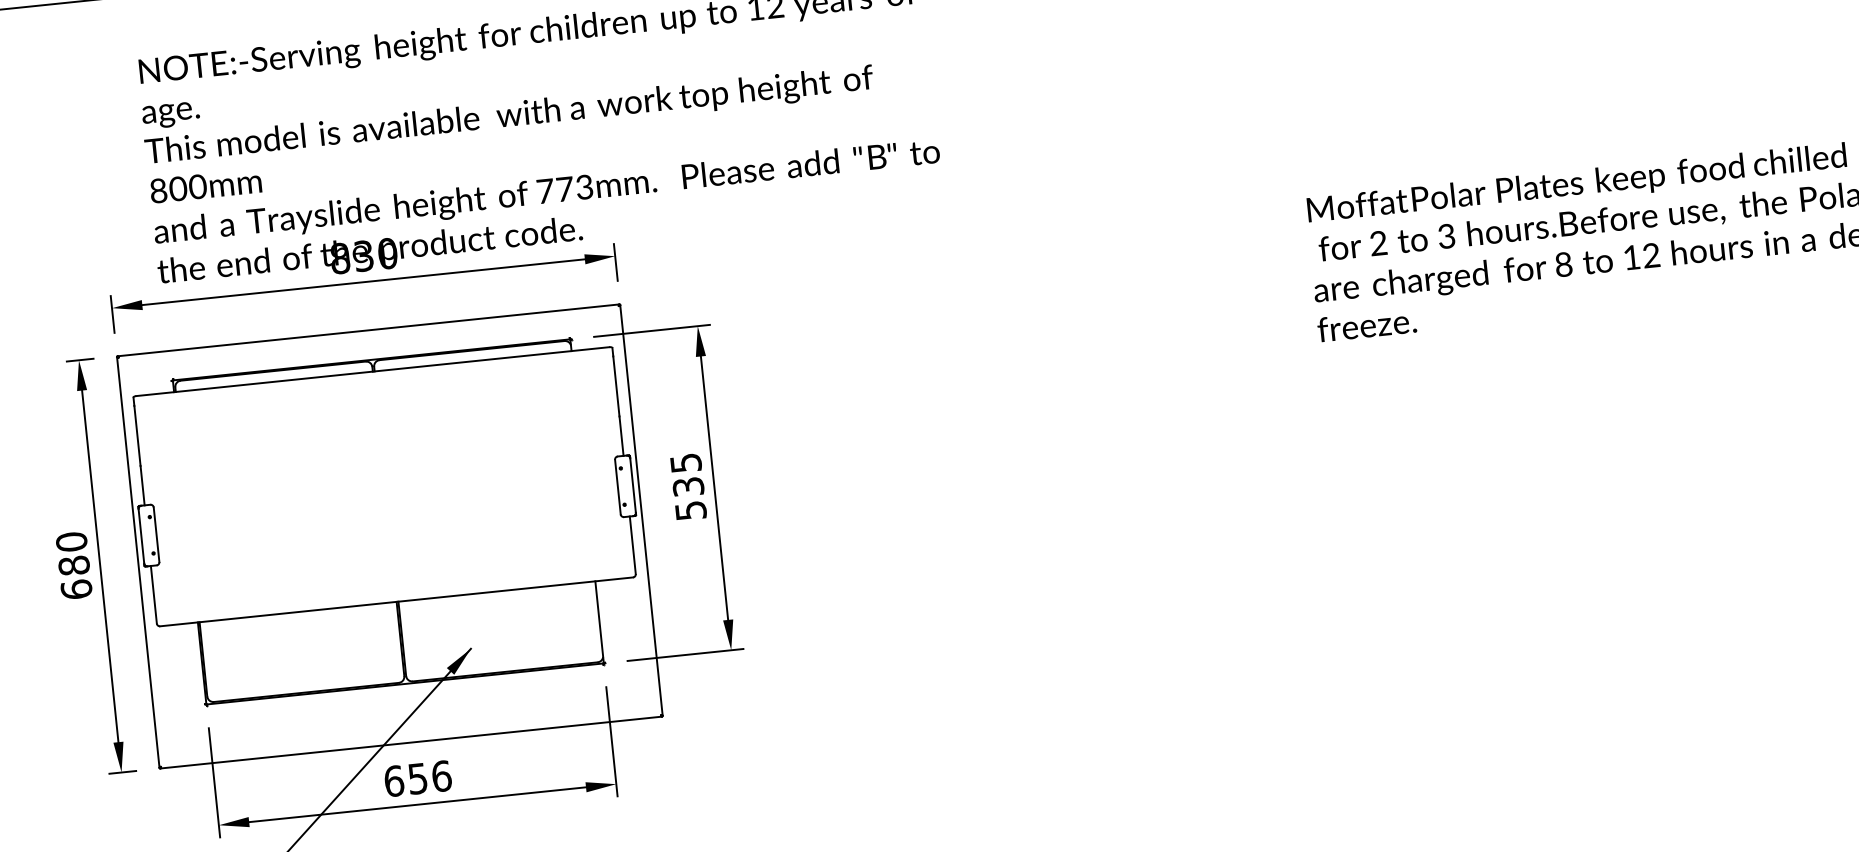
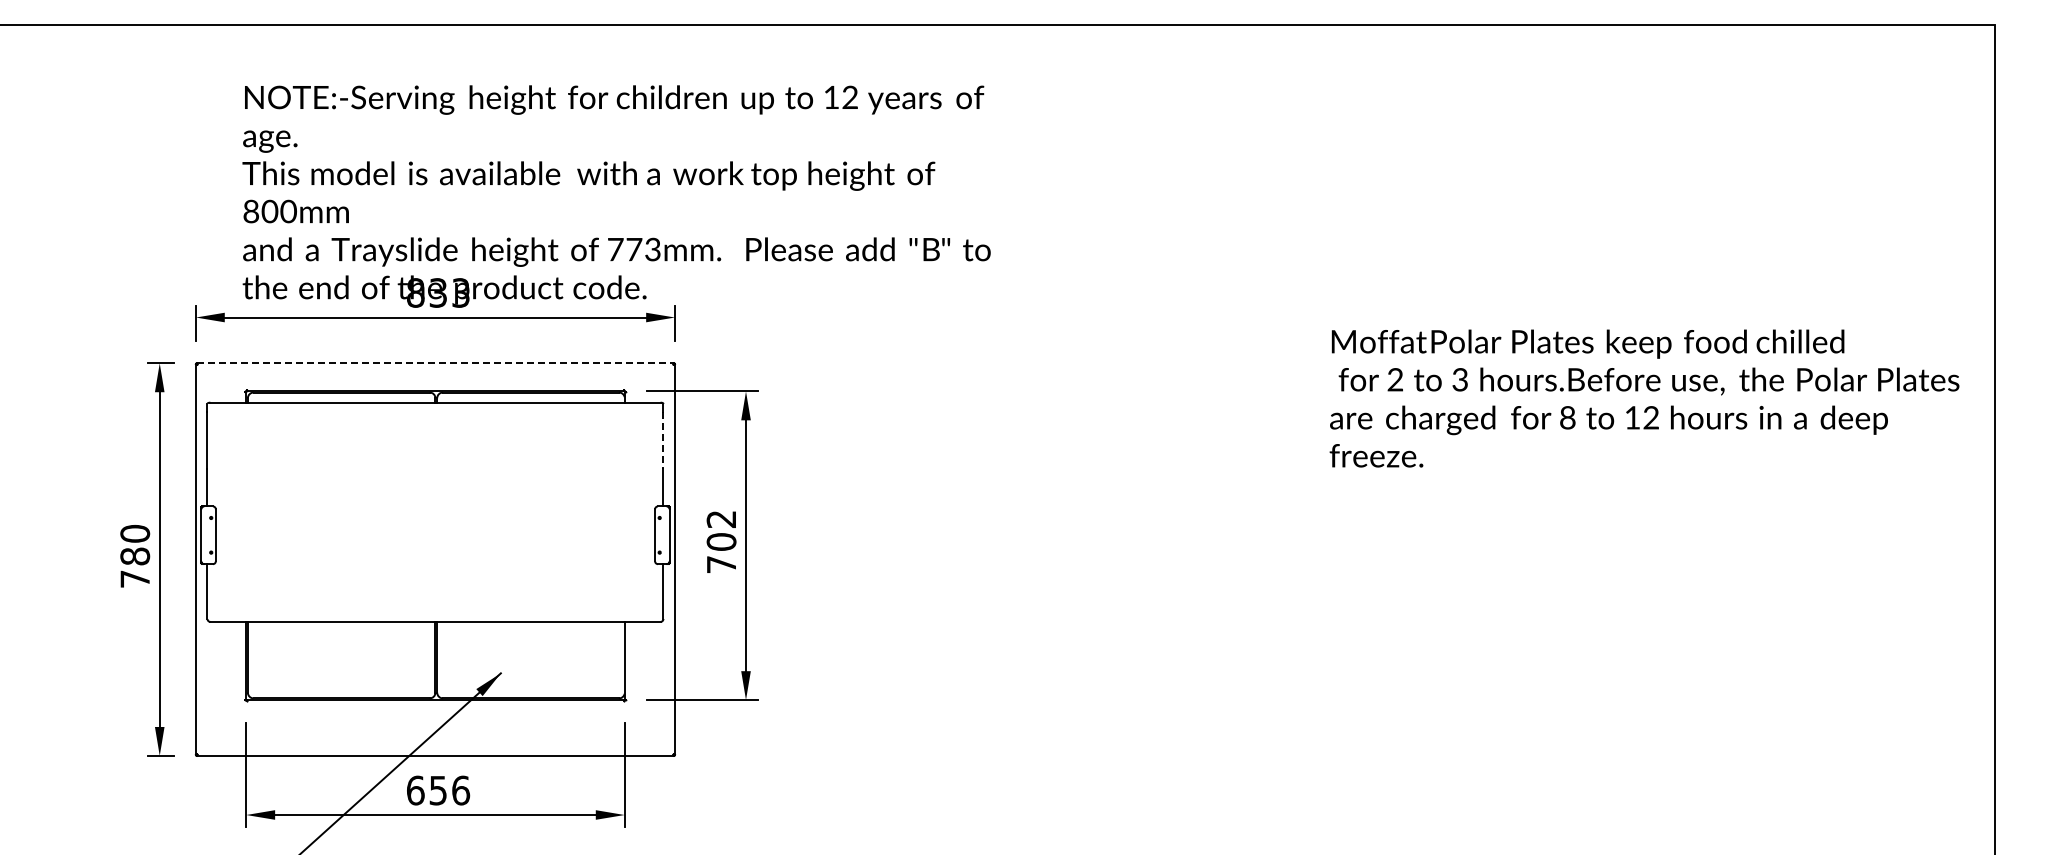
text: (387, 253) -> (460, 292), 830 -> 833
line: (368, 330) -> (435, 363), solid -> dashed
line: (616, 386) -> (663, 440), solid -> dashed
text: (688, 487) -> (721, 542), 535 -> 702
text: (76, 588) -> (135, 578), 680 -> 780

